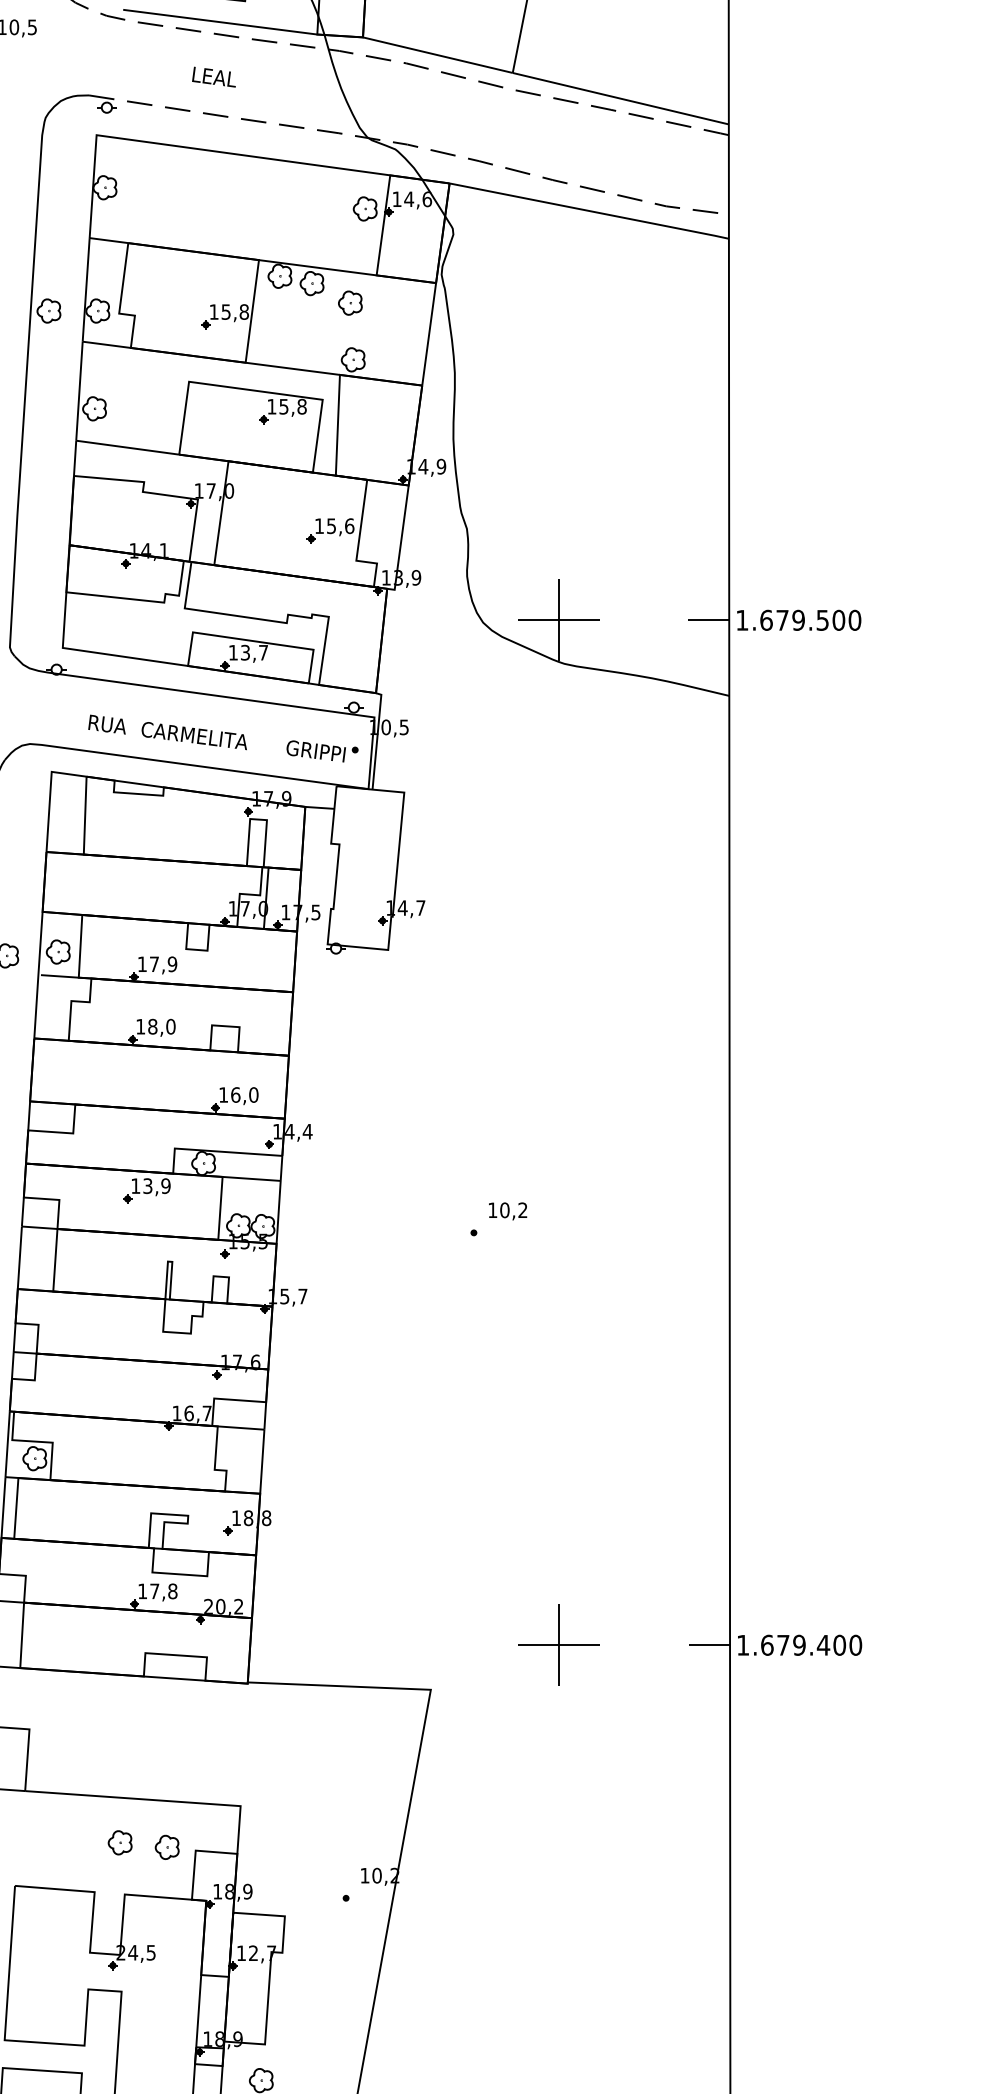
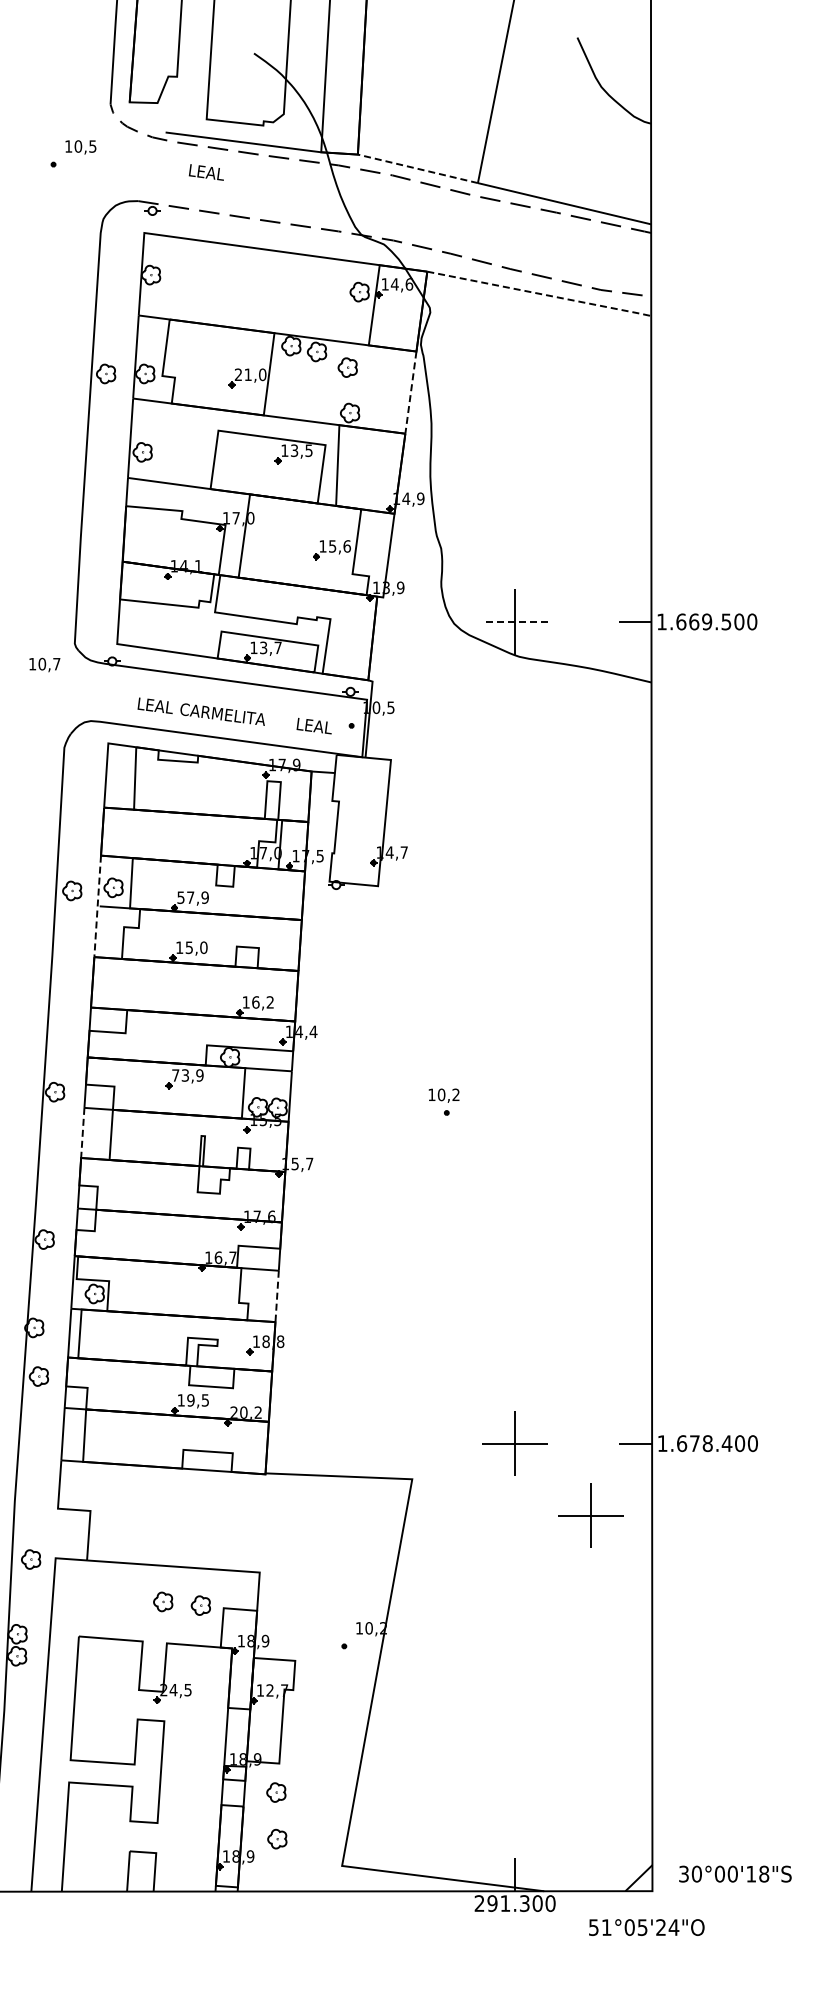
line: (437, 54) -> (417, 168), solid -> dashed
text: (212, 77) -> (205, 172), moved
line: (589, 210) -> (539, 293), solid -> dashed
text: (229, 311) -> (250, 374), 15,8 -> 21,0
line: (428, 335) -> (410, 393), solid -> dashed
text: (292, 406) -> (301, 450), 15,8 -> 13,5
line: (559, 619) -> (515, 621), solid -> dashed
text: (782, 619) -> (694, 621), 1.679.500 -> 1.669.500
text: (110, 724) -> (155, 705), RUA -> LEAL
text: (316, 750) -> (320, 726), GRIPPI -> LEAL
text: (141, 964) -> (180, 897), 17,9 -> 57,9
line: (38, 975) -> (97, 906), solid -> dashed
text: (152, 1026) -> (189, 947), 18,0 -> 15,0
text: (254, 1095) -> (270, 1002), 16,0 -> 16,2
text: (135, 1186) -> (175, 1075), 13,9 -> 73,9
text: (507, 1211) -> (443, 1095), moved
line: (19, 1258) -> (82, 1133), solid -> dashed
line: (262, 1461) -> (277, 1296), solid -> dashed
text: (164, 1591) -> (198, 1400), 17,8 -> 19,5
text: (799, 1645) -> (707, 1443), 1.679.400 -> 1.678.400
part: (653, 1734) -> (590, 1515), added

